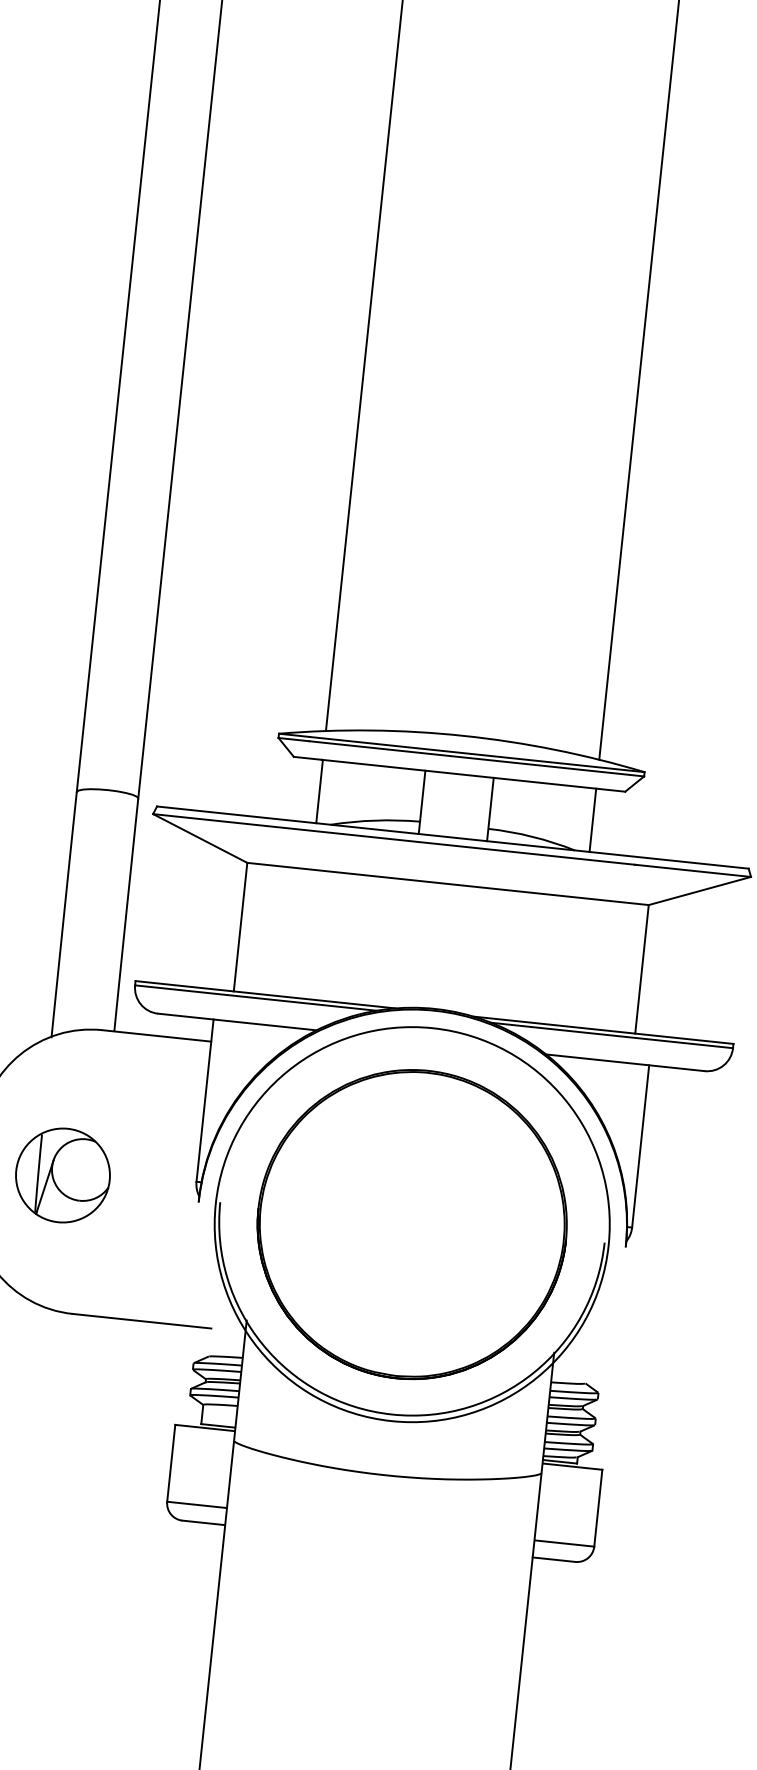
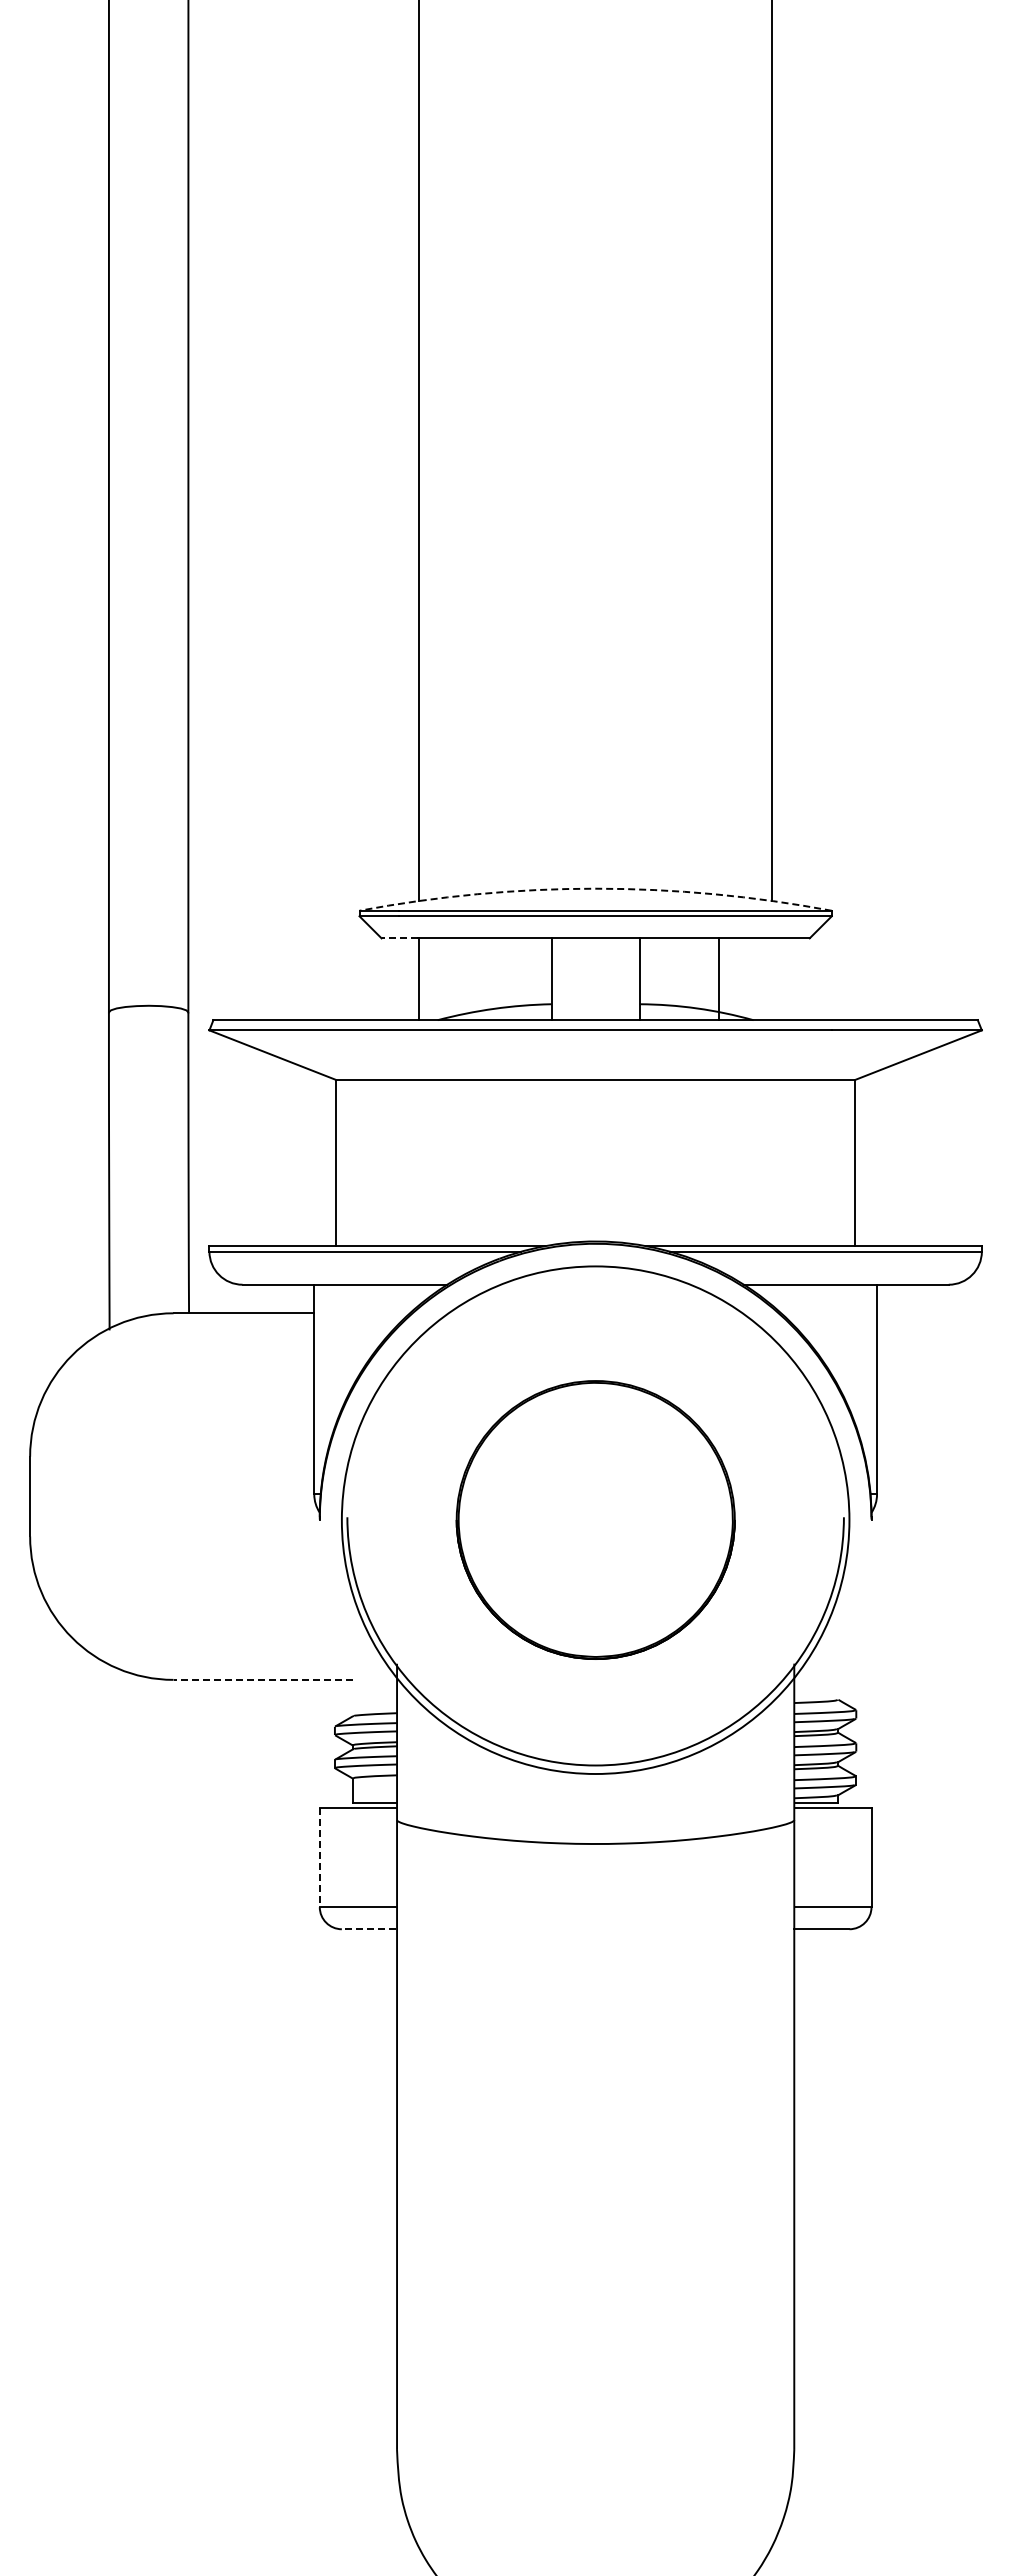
arc: (463, 735) -> (595, 888), solid -> dashed
line: (307, 758) -> (399, 938), solid -> dashed
line: (593, 820) -> (719, 979), moved
part: (62, 1175) -> (142, 1504), removed
part: (412, 1224) -> (595, 1519), size x0.7
line: (142, 1320) -> (263, 1679), solid -> dashed
line: (171, 1463) -> (319, 1857), solid -> dashed
line: (203, 1522) -> (368, 1929), solid -> dashed

